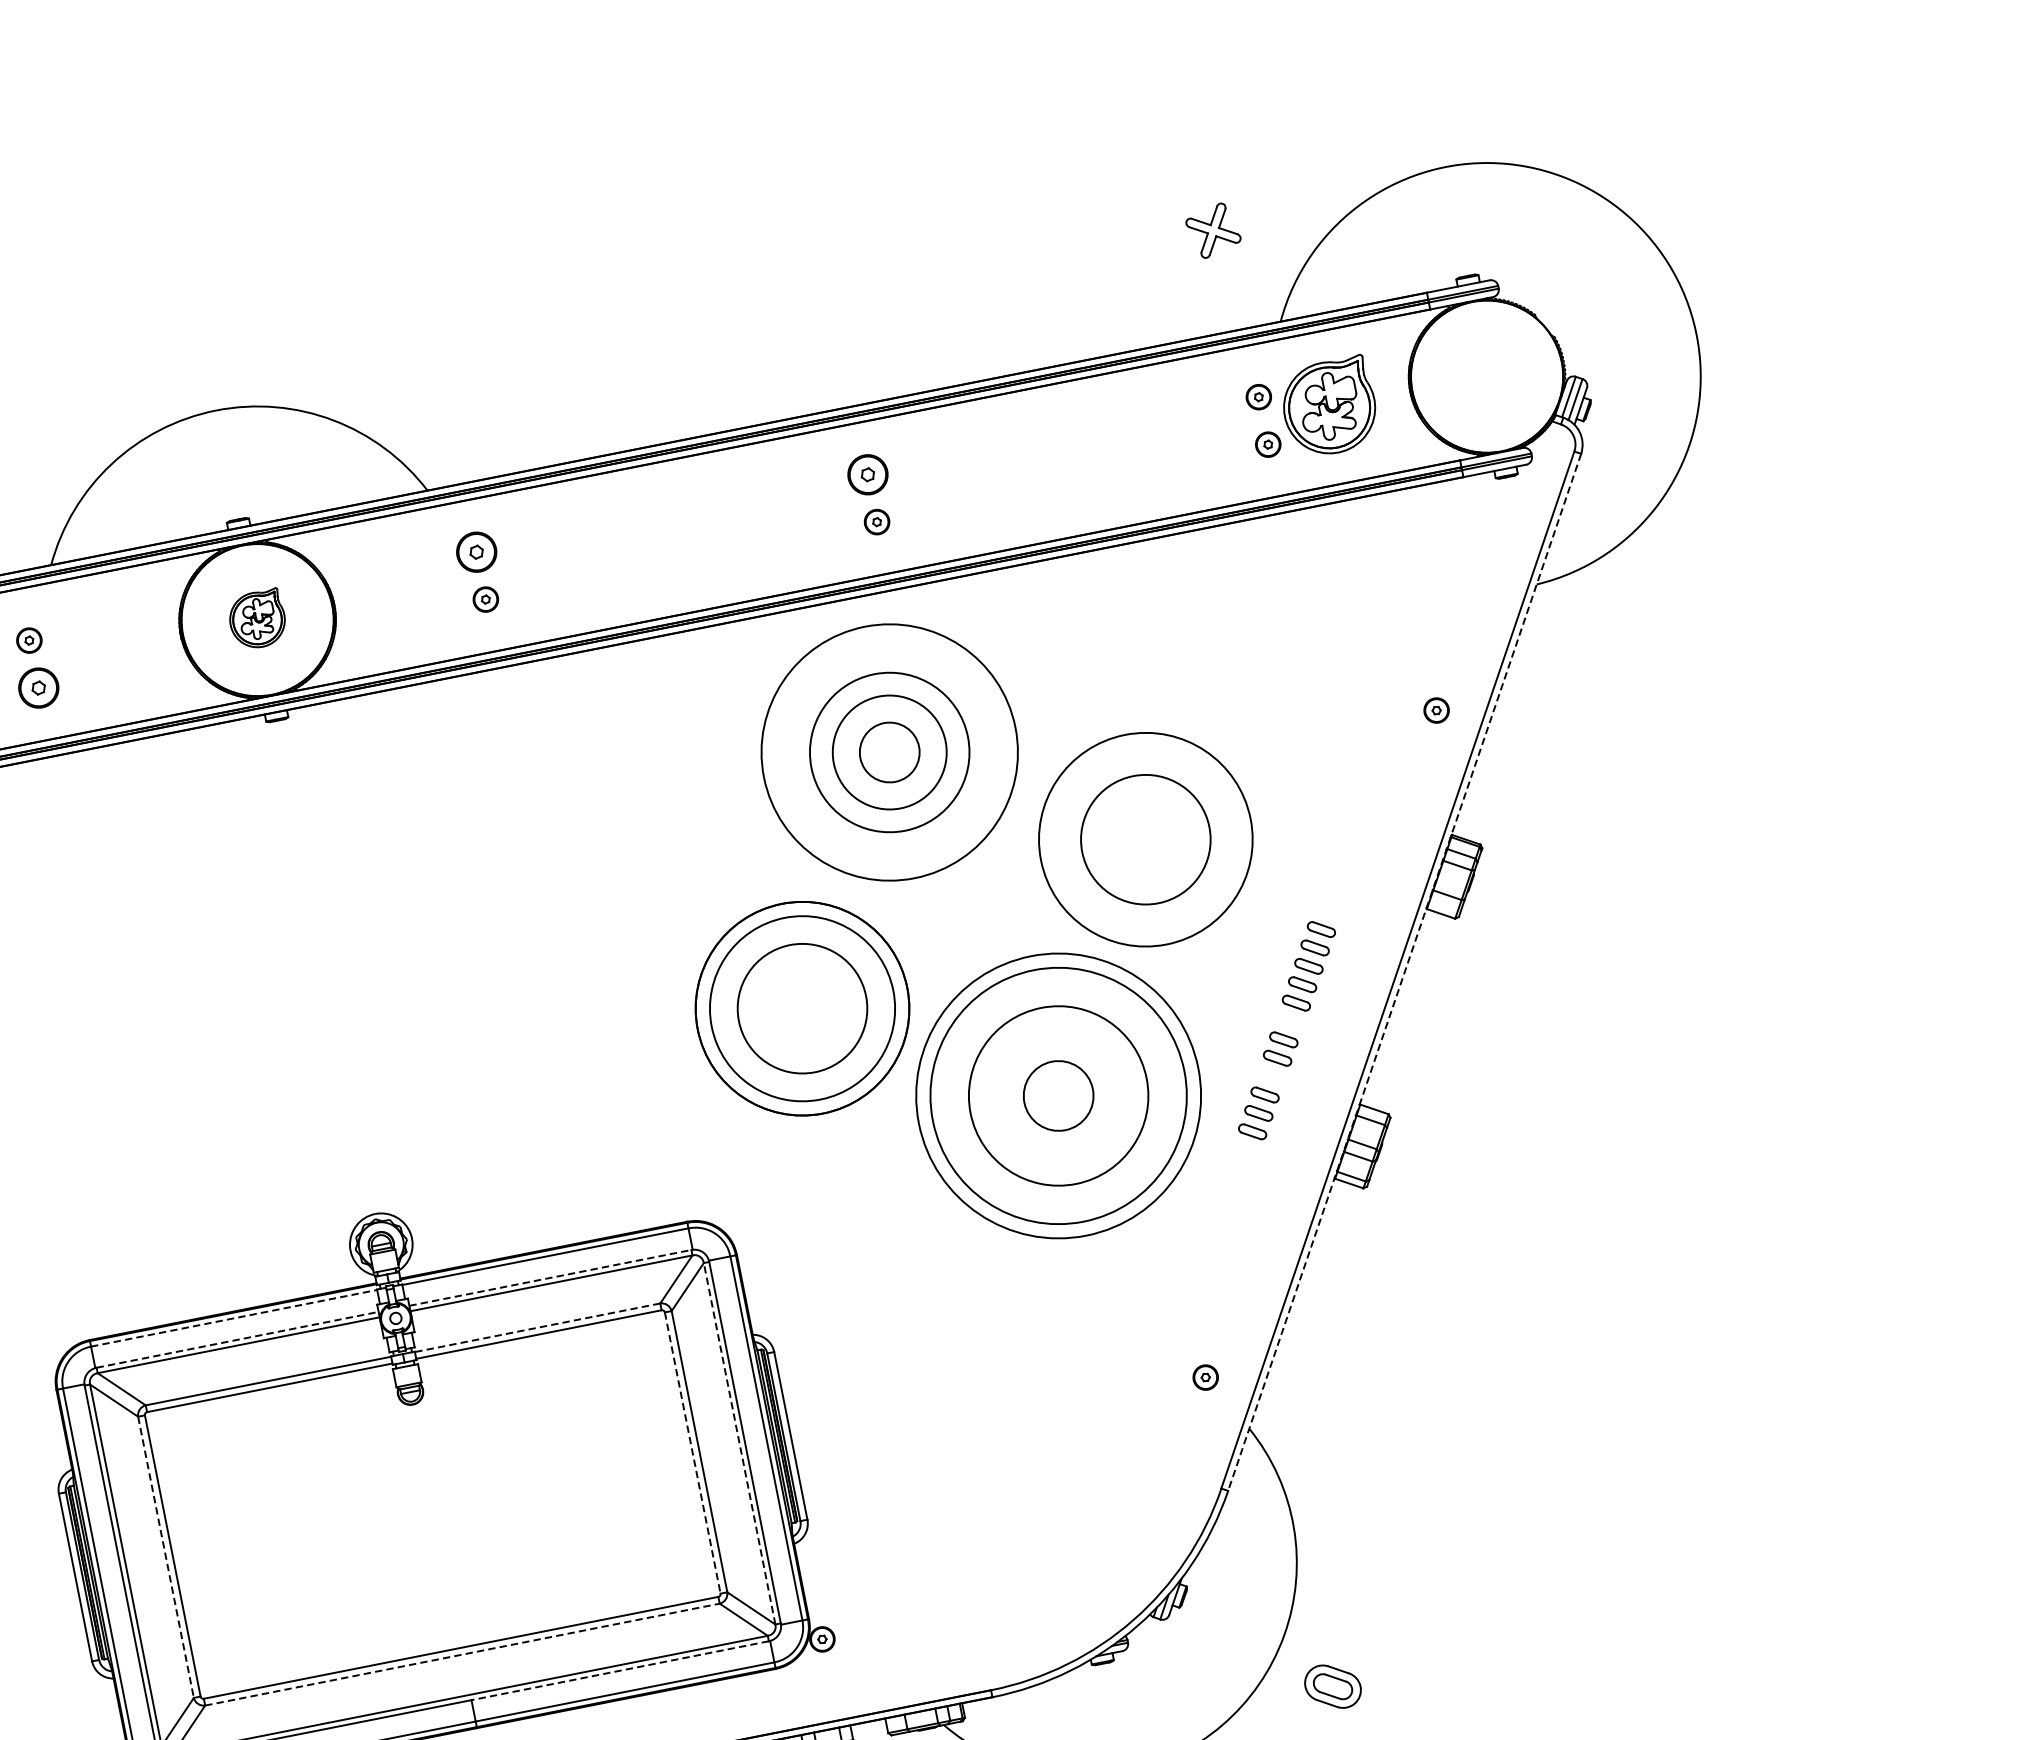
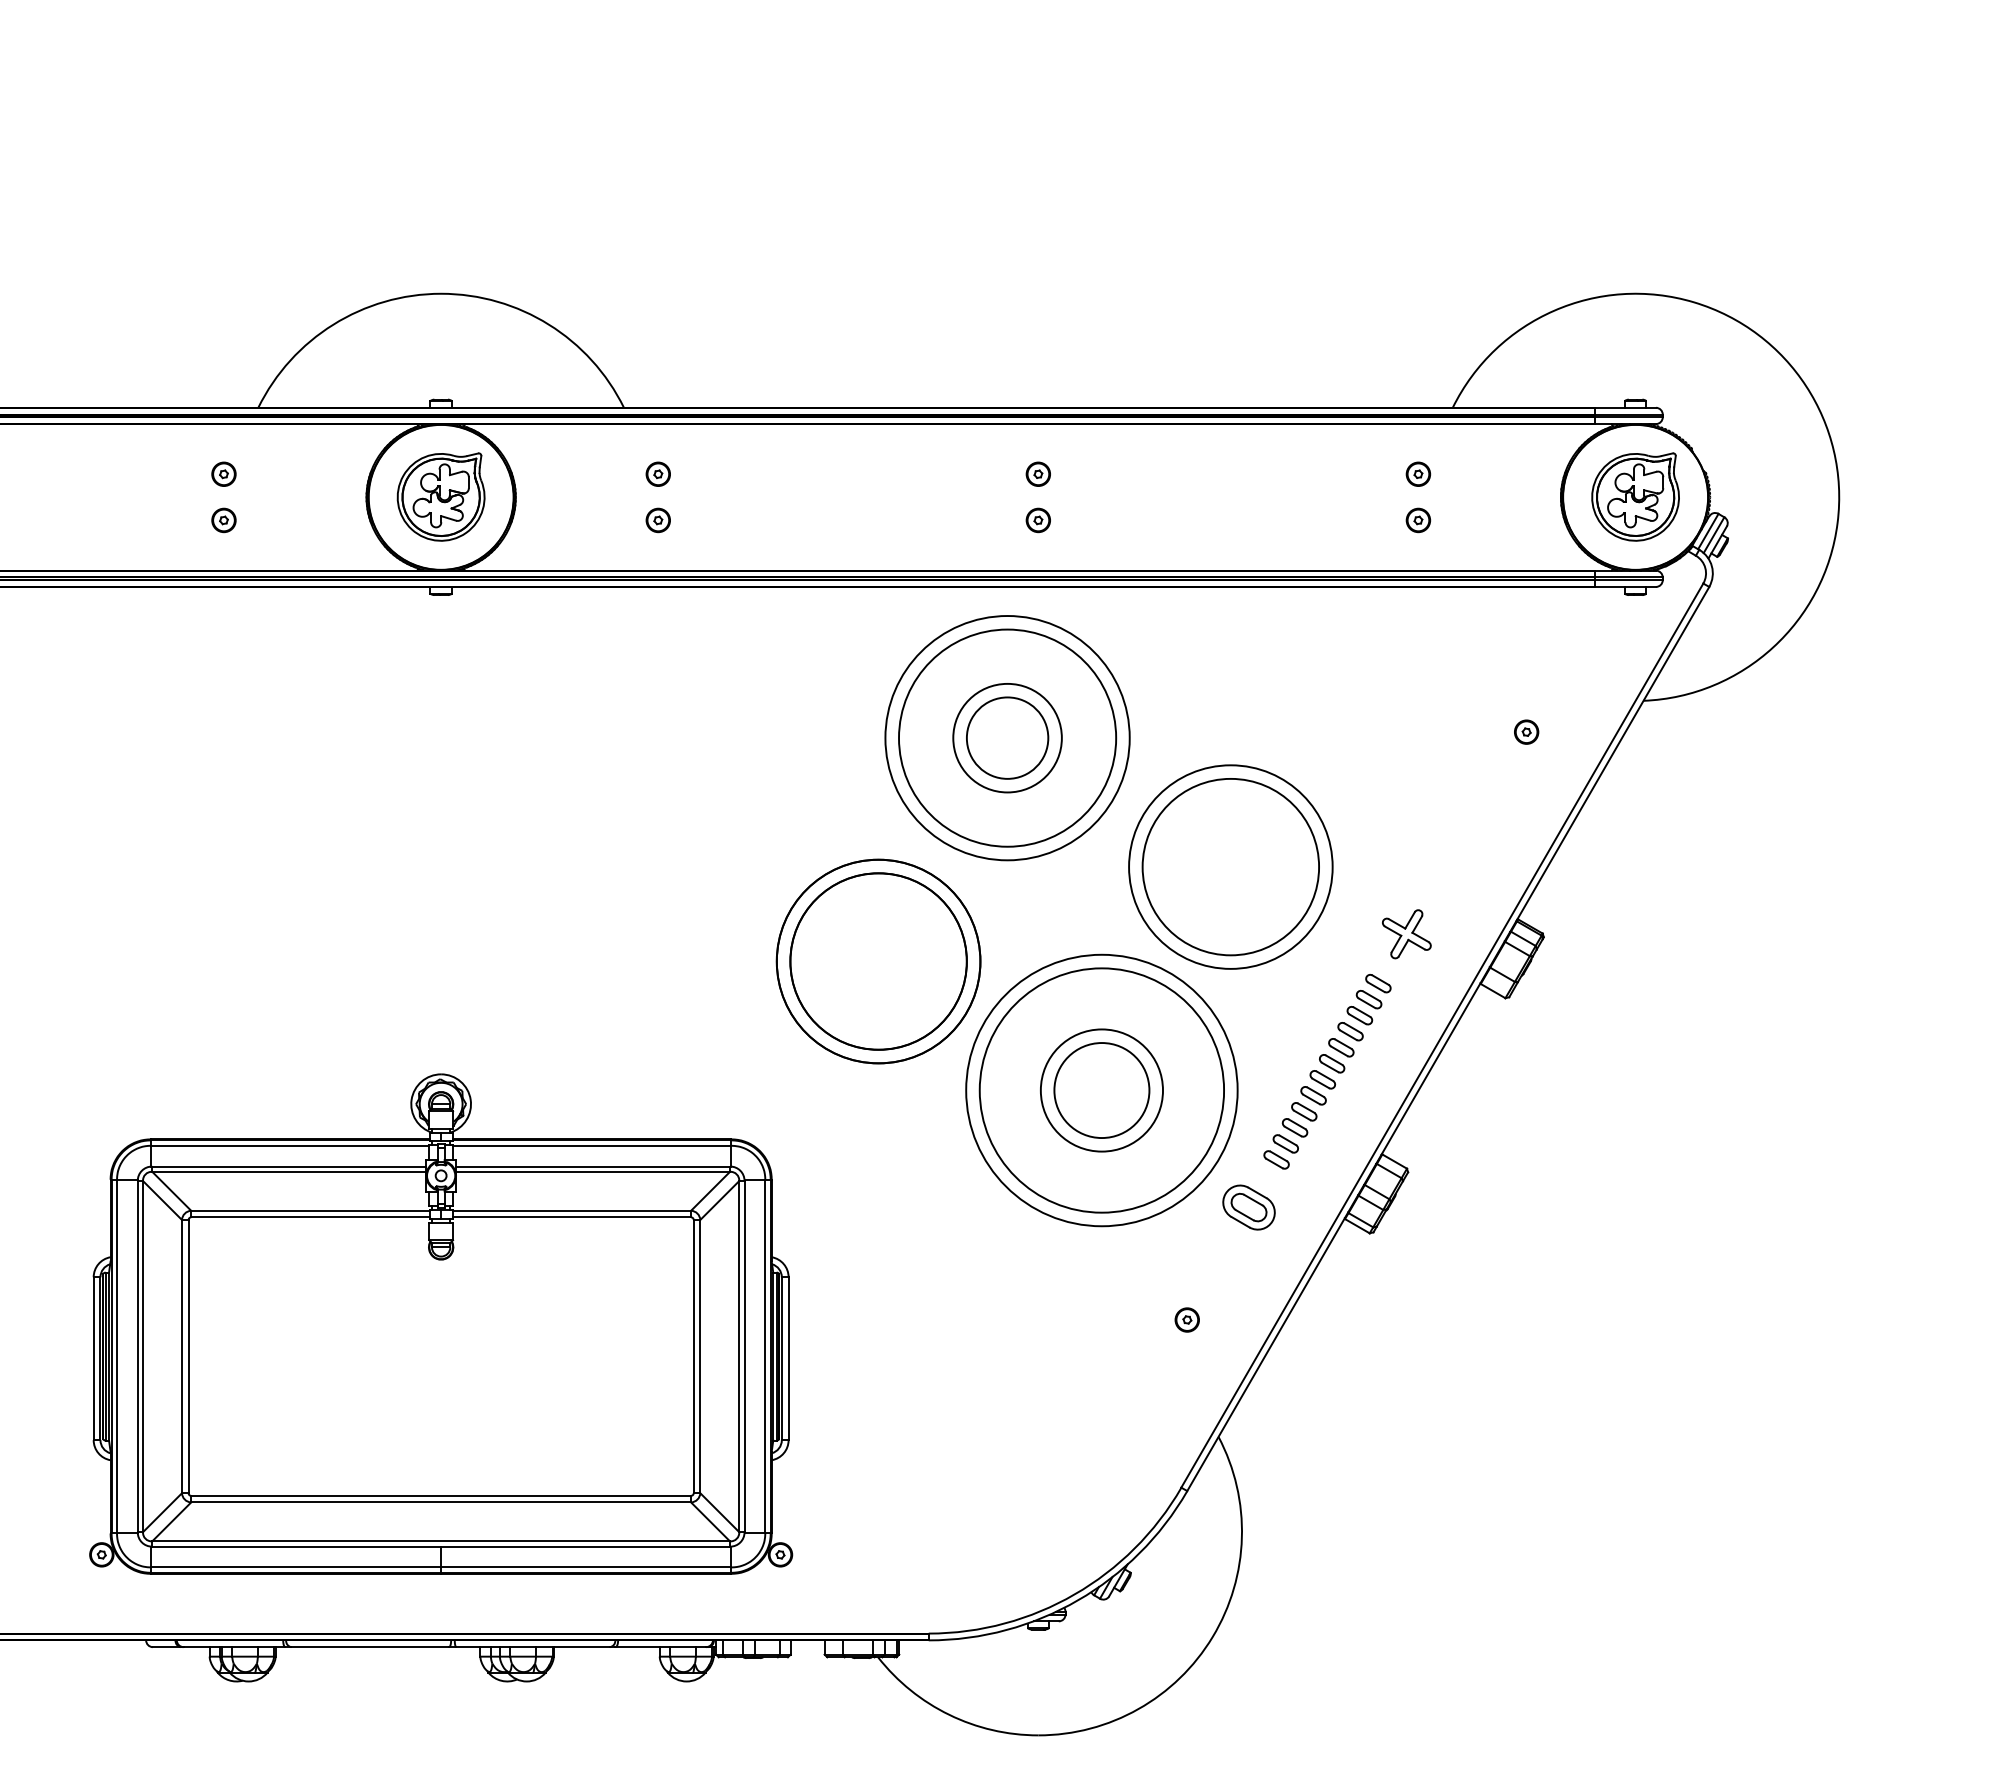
part: (1213, 231) -> (1406, 934), moved
part: (1329, 406) -> (1635, 496), moved
part: (866, 473) -> (1037, 473), size x0.62
part: (475, 551) -> (657, 473), size x0.62
part: (256, 619) -> (440, 496), size x1.67
part: (38, 688) -> (223, 520), size x0.62
part: (1436, 709) -> (1526, 731), moved
circle: (889, 751) -> (1007, 737), size x1.43
circle: (889, 751) -> (1007, 737), size x1.43
circle: (1145, 839) -> (1230, 866), size x1.43
line: (1404, 972) -> (1448, 1039), dashed -> solid
circle: (802, 1008) -> (878, 961), size x1.43
part: (1290, 1021) -> (1332, 1063), added
part: (1271, 1076) -> (1304, 1111), added
circle: (1058, 1096) -> (1101, 1090), size x0.71
circle: (1058, 1096) -> (1101, 1090), size x1.43
line: (550, 1277) -> (593, 1166), dashed -> solid
line: (233, 1318) -> (289, 1145), dashed -> solid
line: (537, 1327) -> (571, 1210), dashed -> solid
line: (237, 1339) -> (289, 1166), dashed -> solid
part: (1204, 1377) -> (1186, 1319), moved
line: (739, 1443) -> (739, 1356), dashed -> solid
line: (692, 1452) -> (693, 1356), dashed -> solid
line: (166, 1557) -> (182, 1356), dashed -> solid
line: (462, 1654) -> (441, 1502), dashed -> solid
line: (620, 1670) -> (585, 1546), dashed -> solid
part: (1332, 1686) -> (1248, 1207), moved

